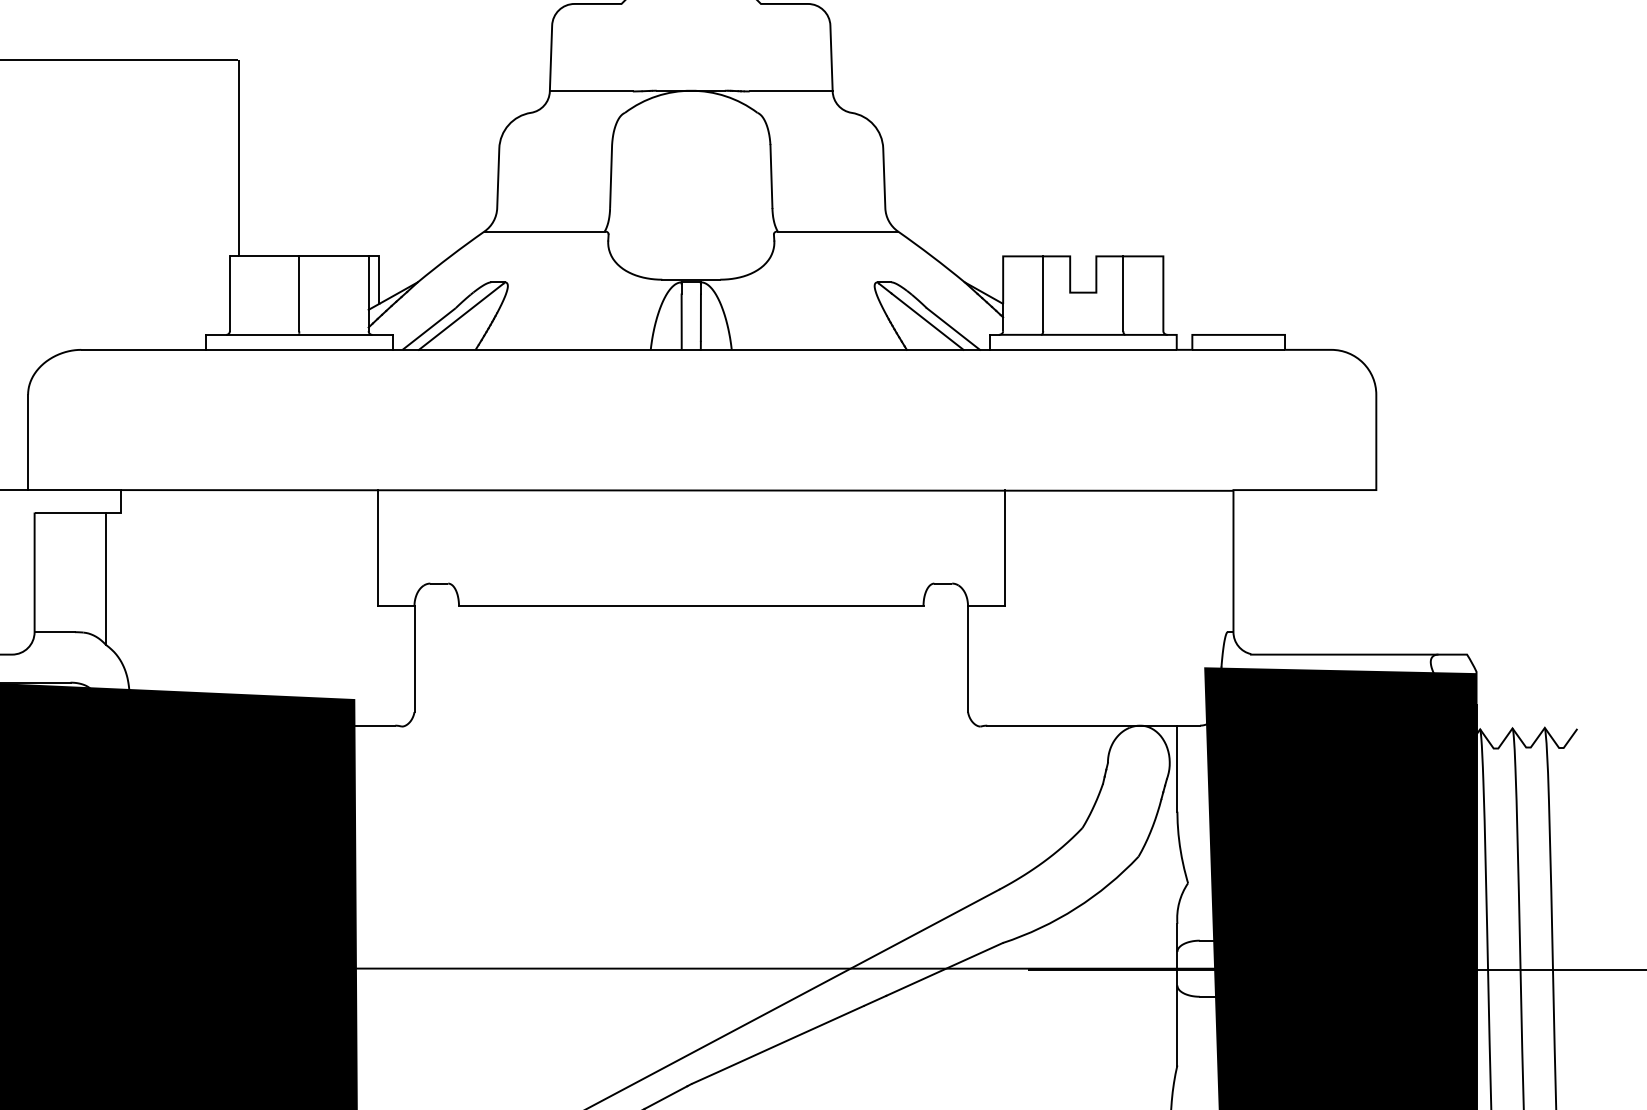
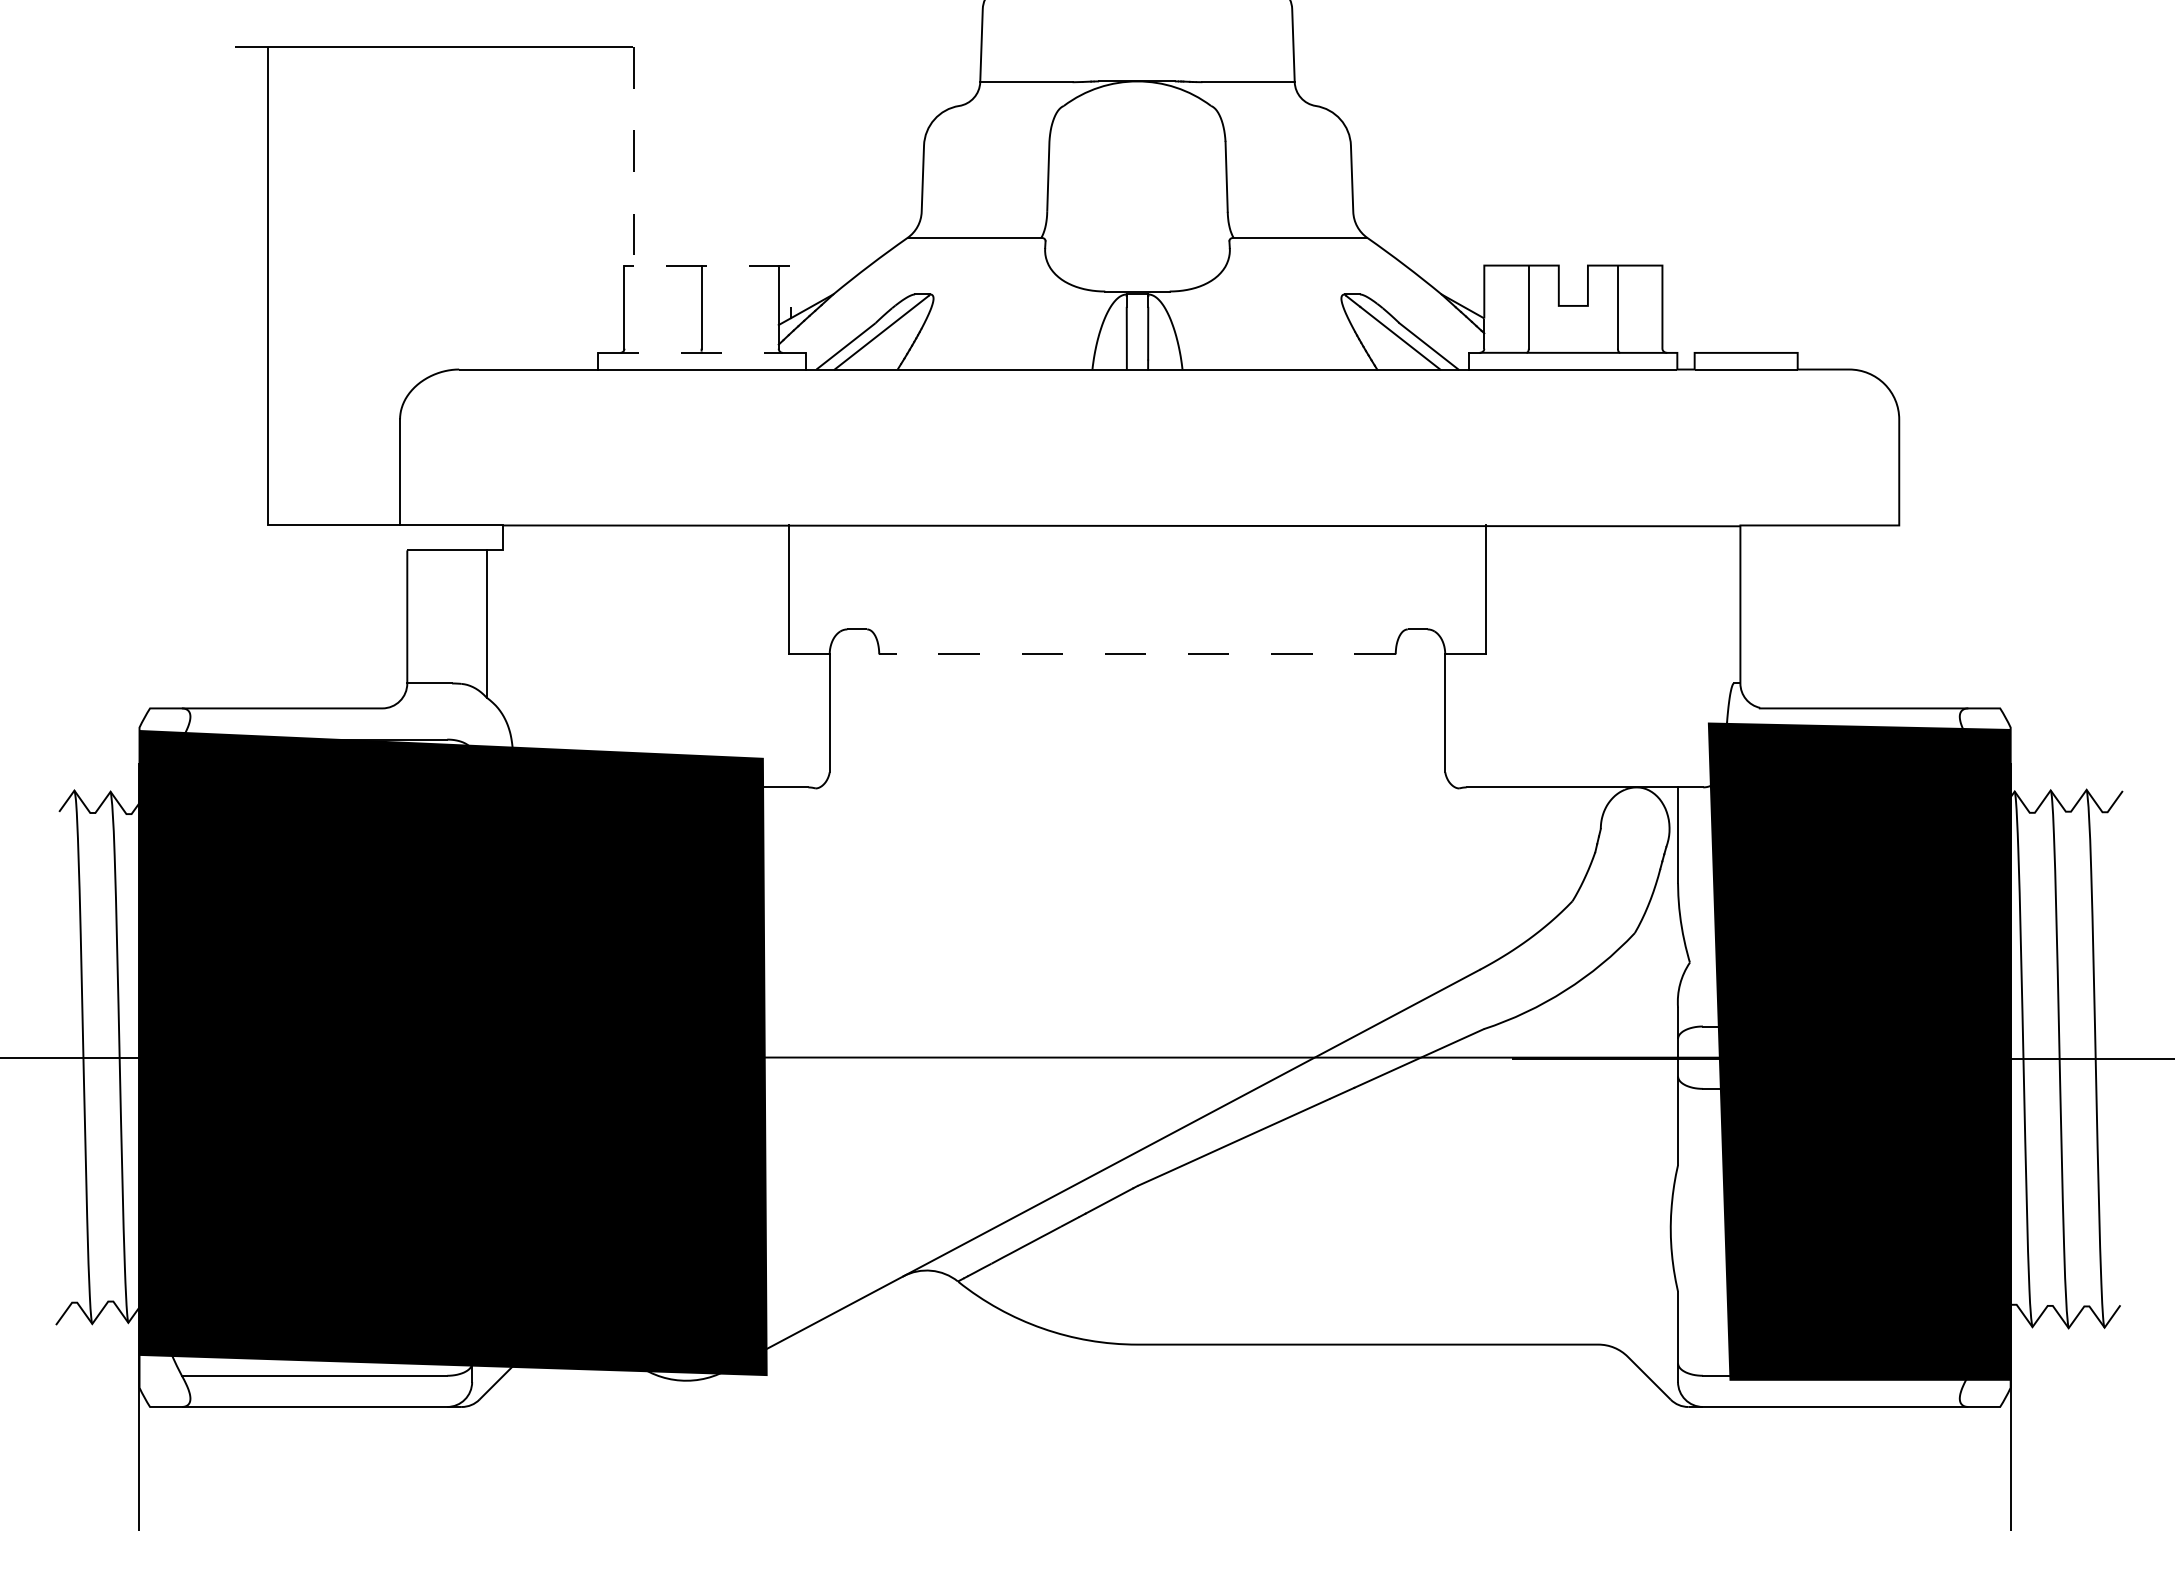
line: (238, 253) -> (634, 262), solid -> dashed
line: (299, 334) -> (701, 352), solid -> dashed
line: (690, 606) -> (1136, 654), solid -> dashed

